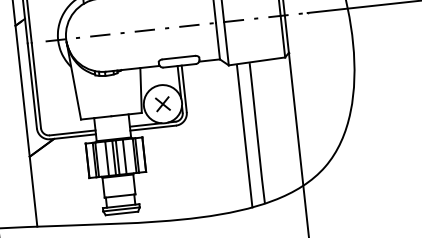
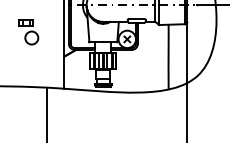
line: (243, 135) -> (162, 57), removed

